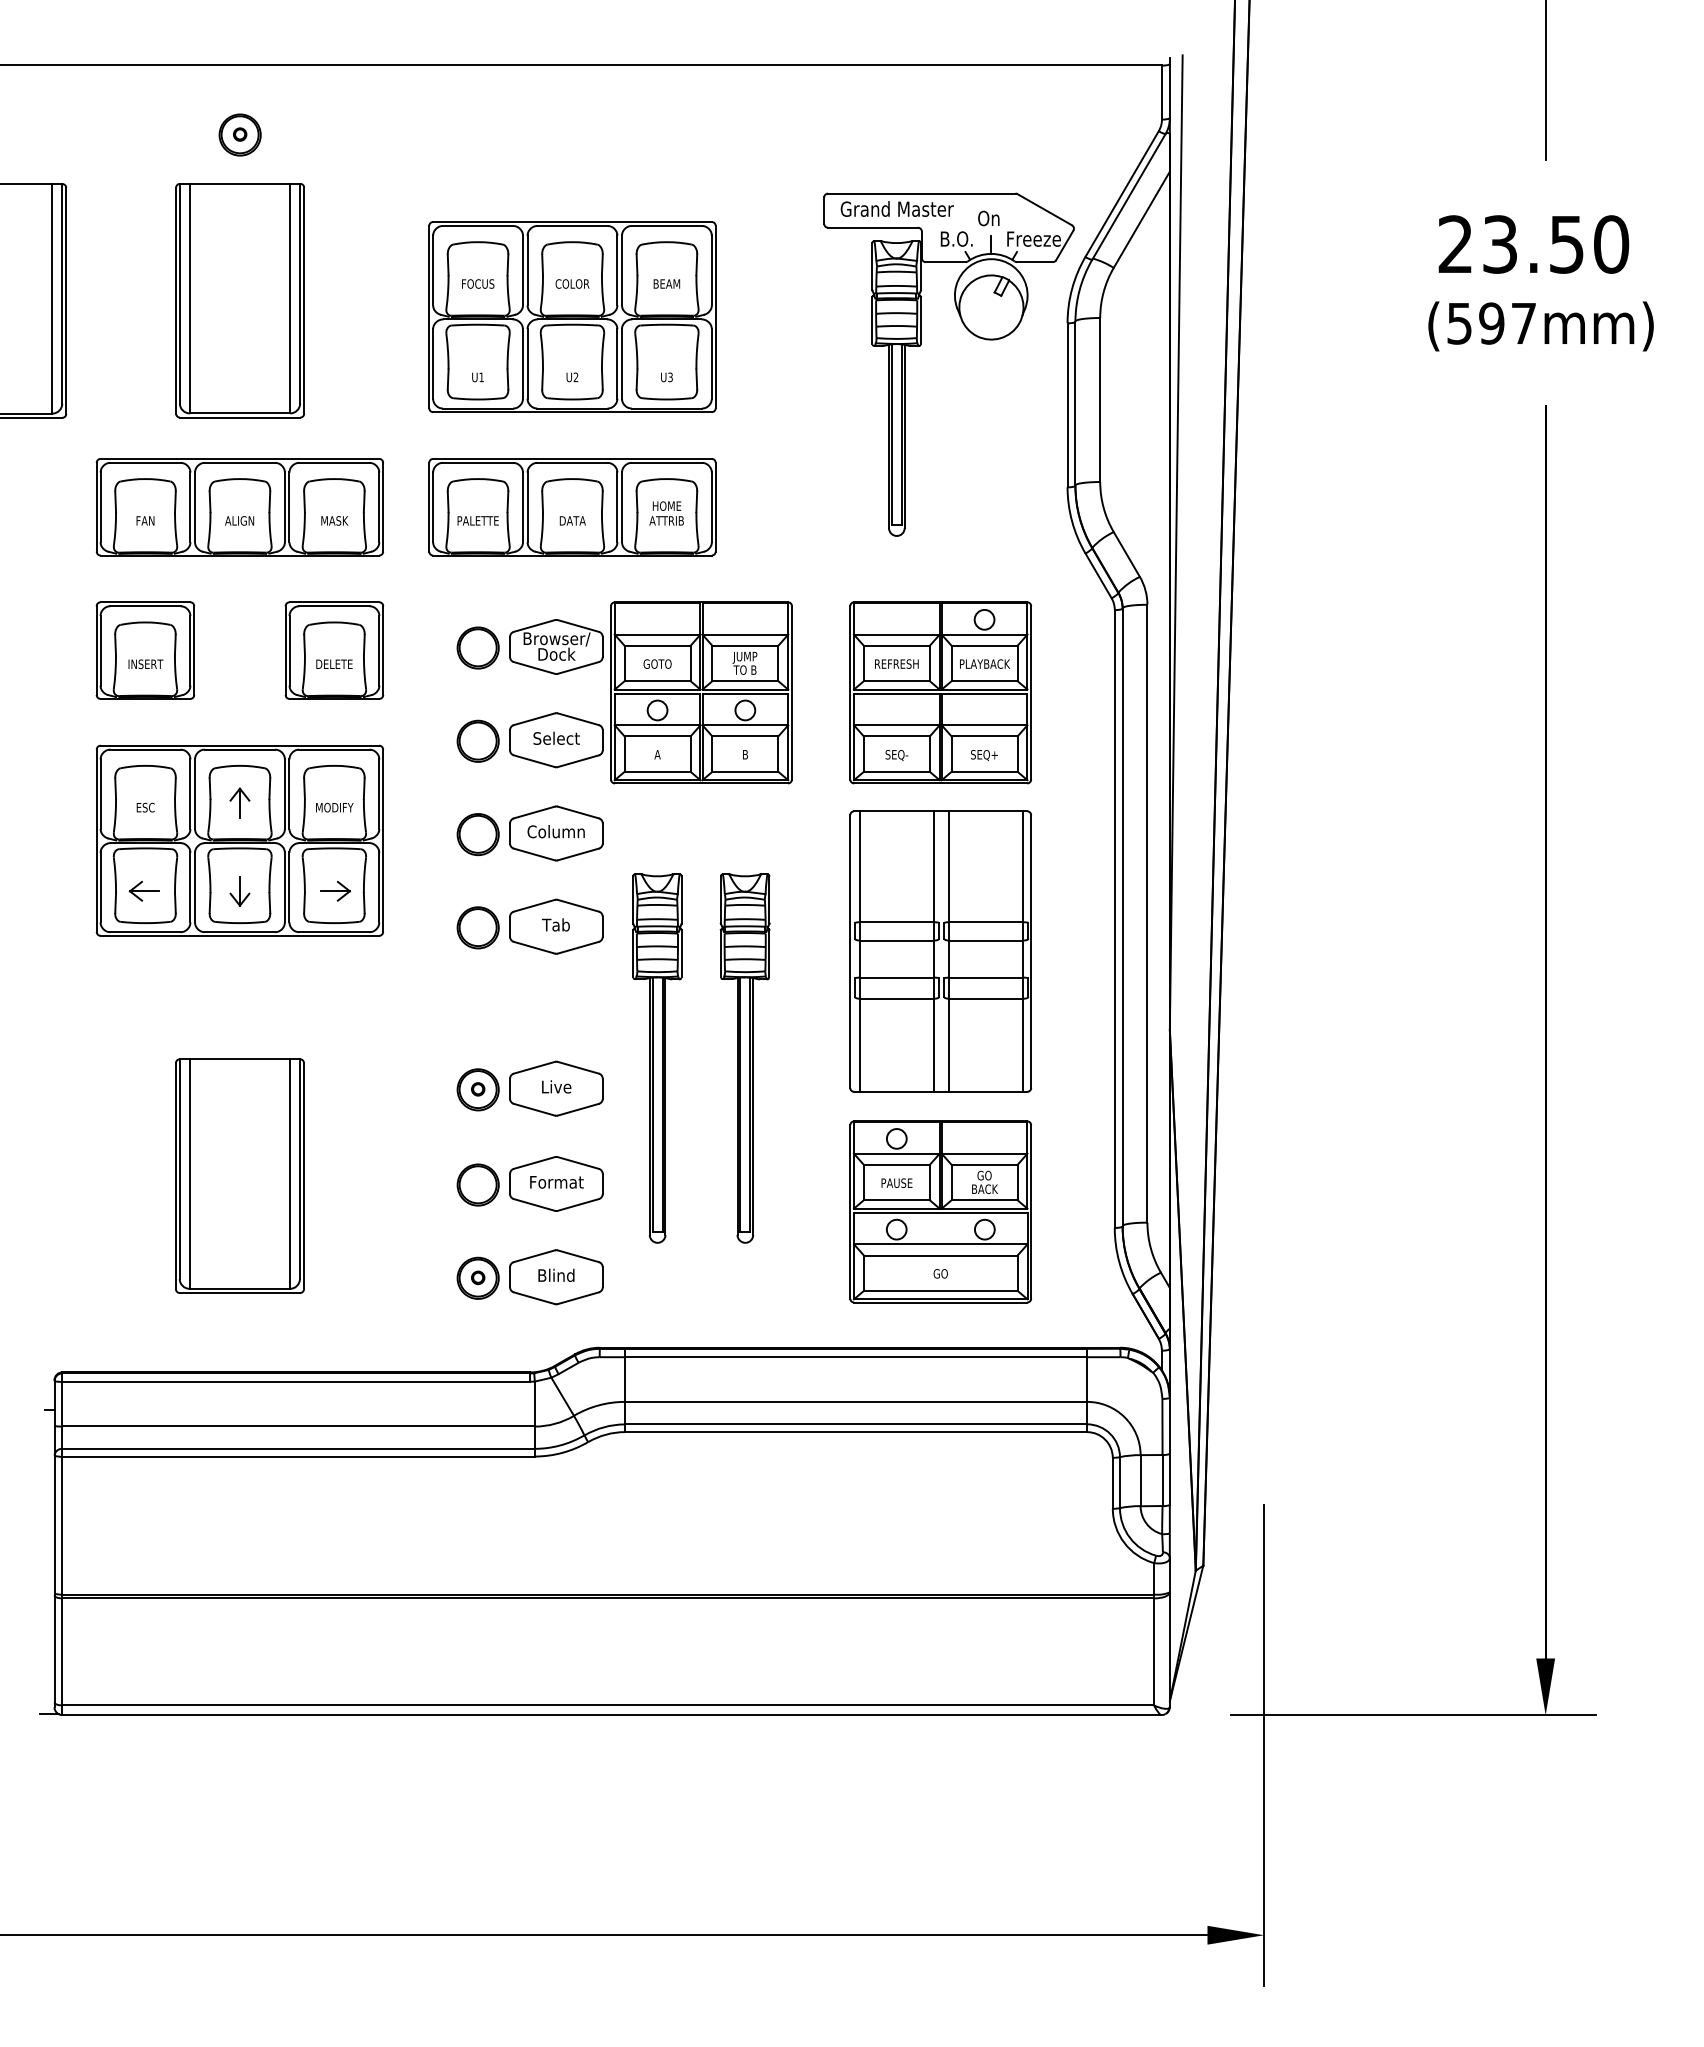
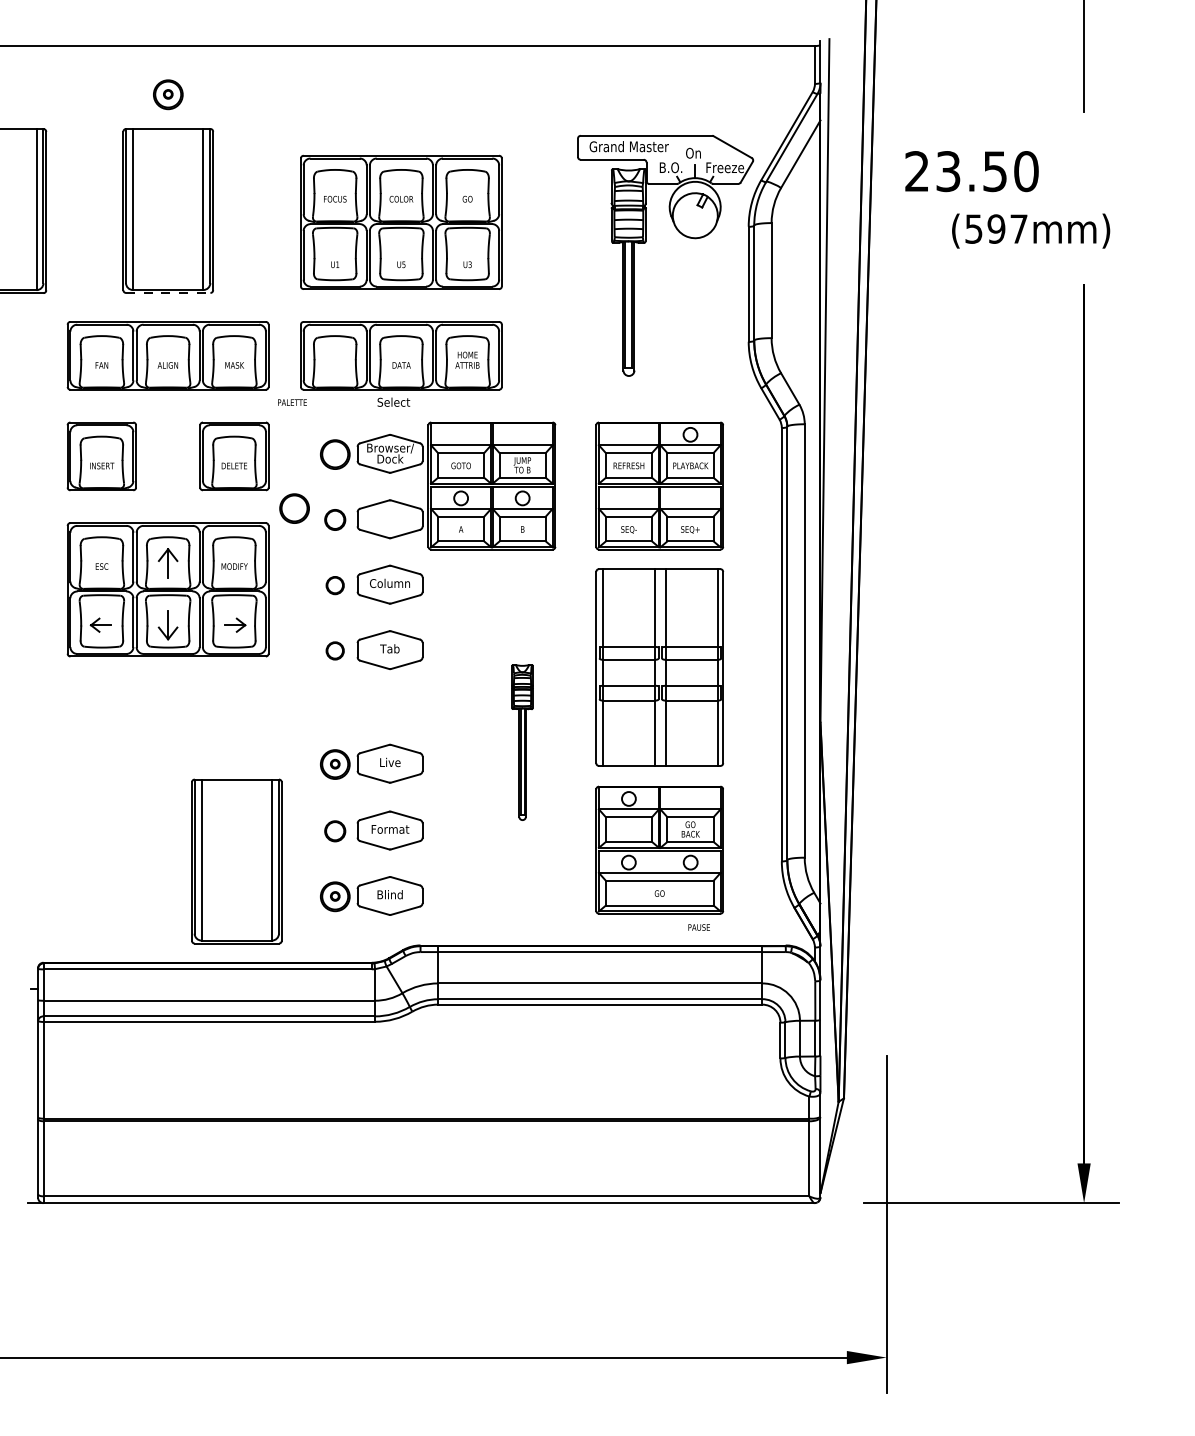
text: (1533, 244) -> (971, 171), moved
text: (666, 283) -> (467, 198), BEAM -> GO
text: (1540, 326) -> (1030, 231), moved
text: (575, 377) -> (403, 264), U2 -> U5
line: (240, 417) -> (168, 292), solid -> dashed
text: (477, 520) -> (291, 402), moved
part: (419, 724) -> (294, 508), added
text: (556, 737) -> (393, 401), moved
part: (477, 740) -> (334, 519), size x0.7
part: (239, 802) -> (167, 562), size x1.4
part: (477, 834) -> (334, 585), size x0.6
part: (239, 891) -> (167, 625), size x1.4
part: (477, 927) -> (334, 650), size x0.6
part: (657, 1058) -> (461, 742), removed
part: (744, 1058) -> (522, 742), size x0.6
part: (239, 1175) -> (236, 861), moved
text: (896, 1182) -> (698, 927), moved
part: (477, 1184) -> (334, 830), size x0.7

